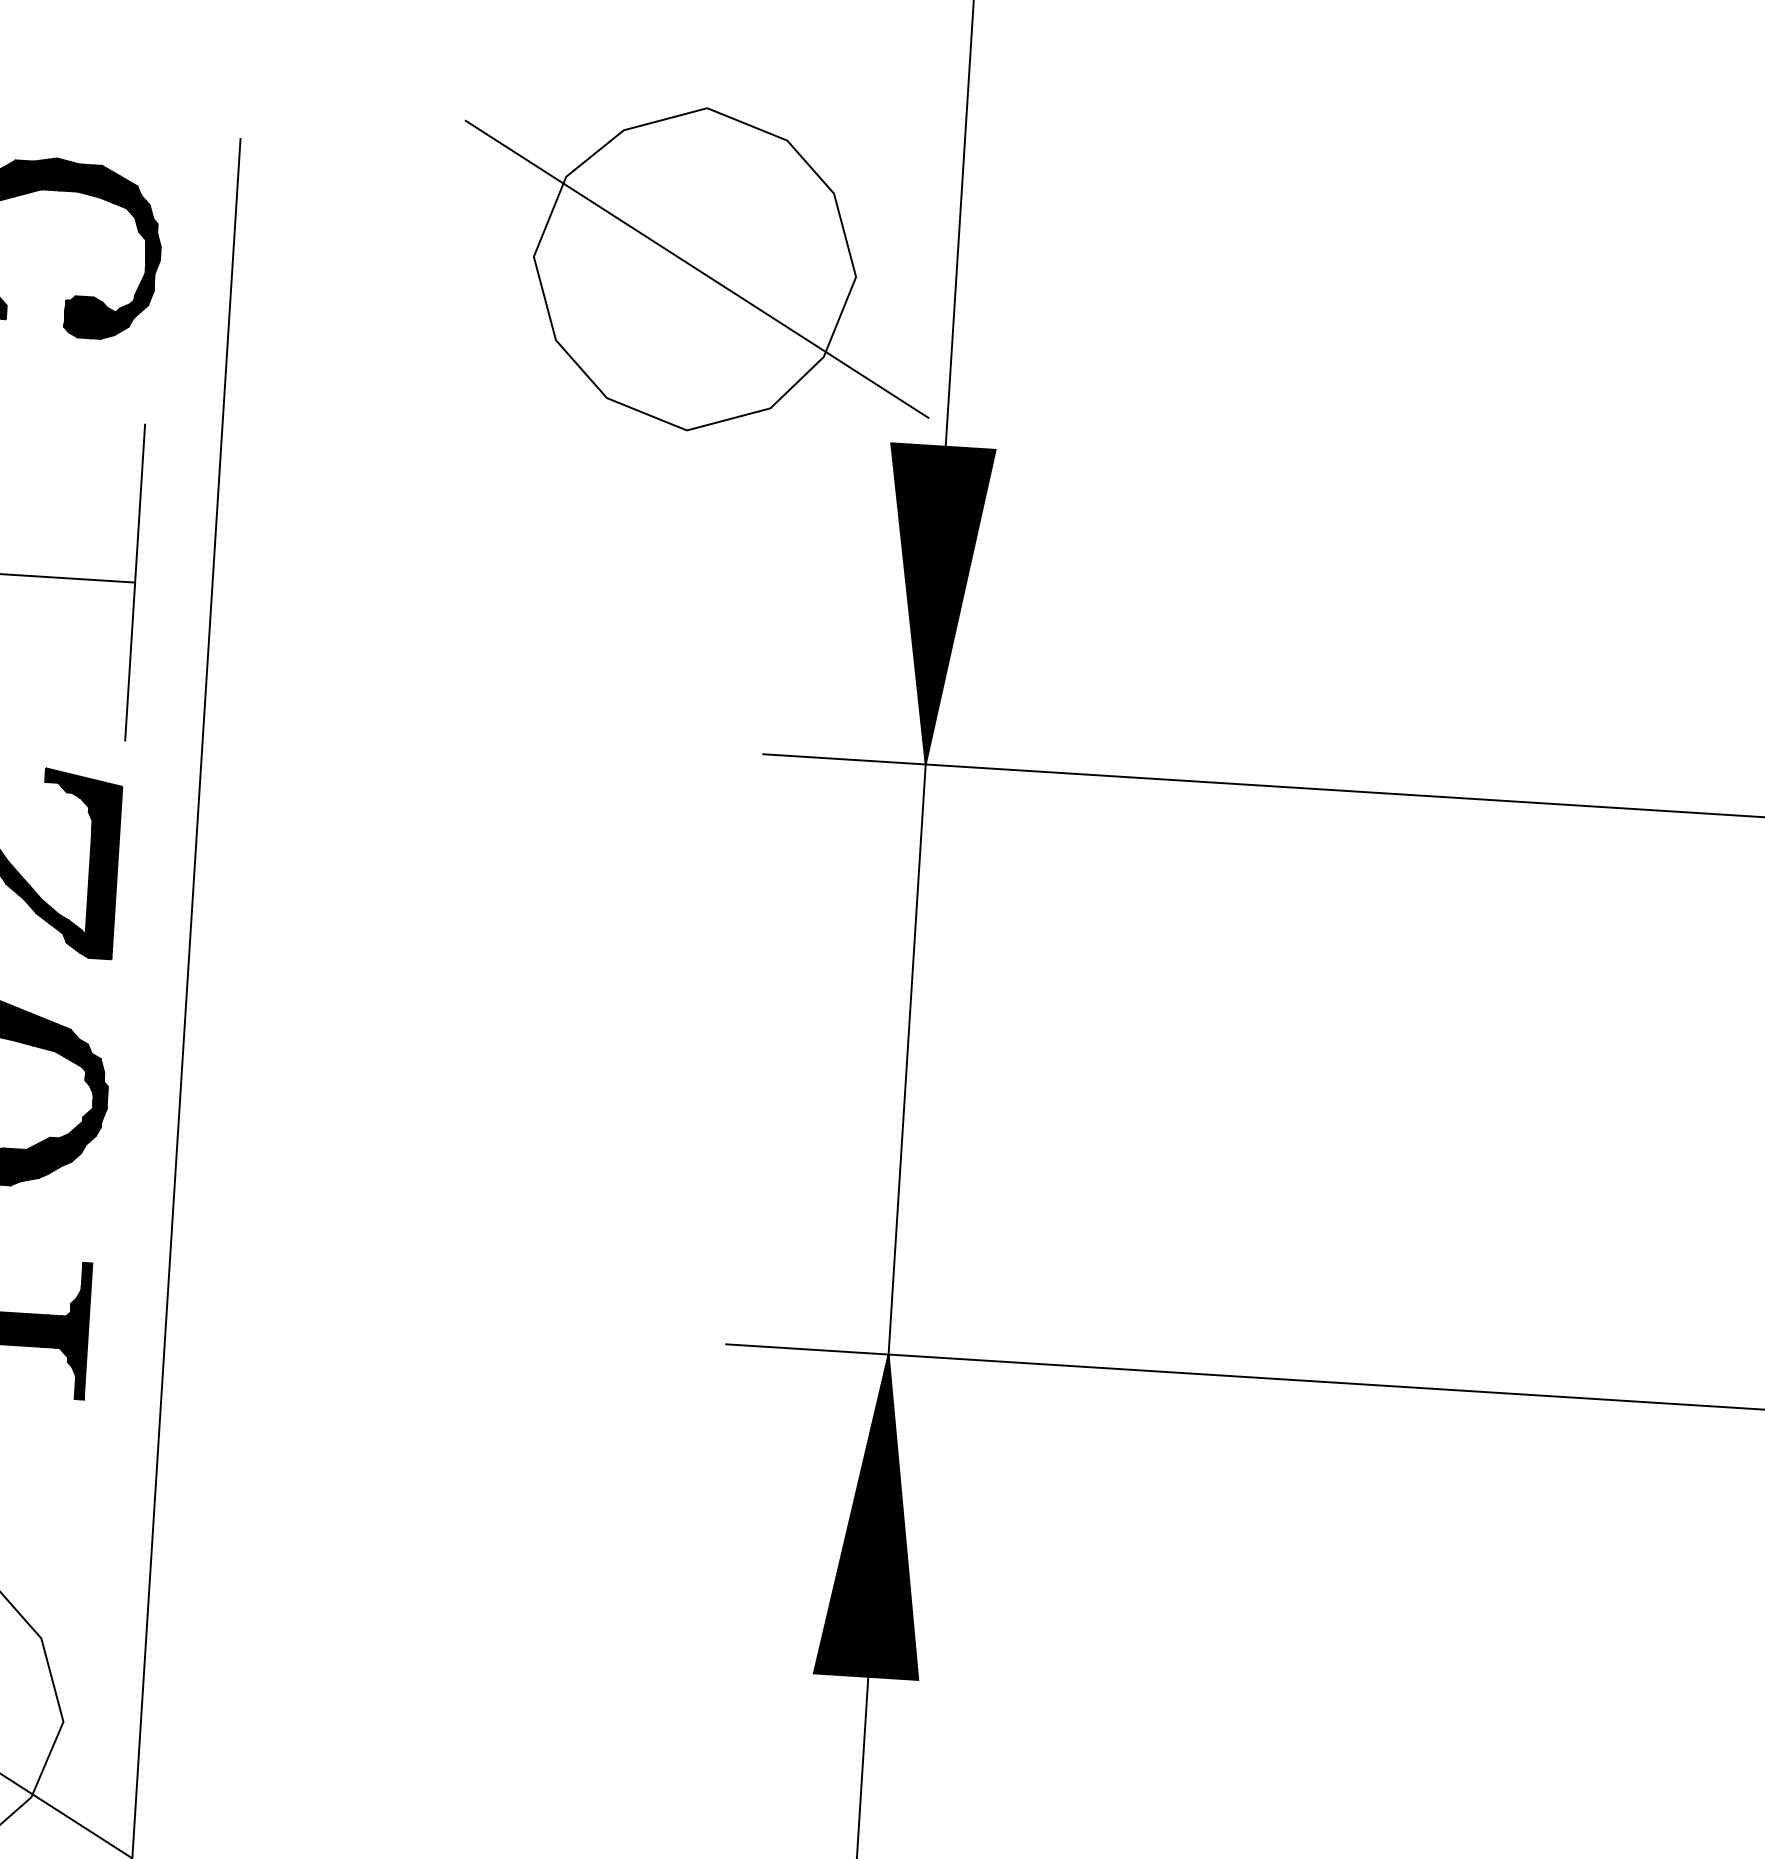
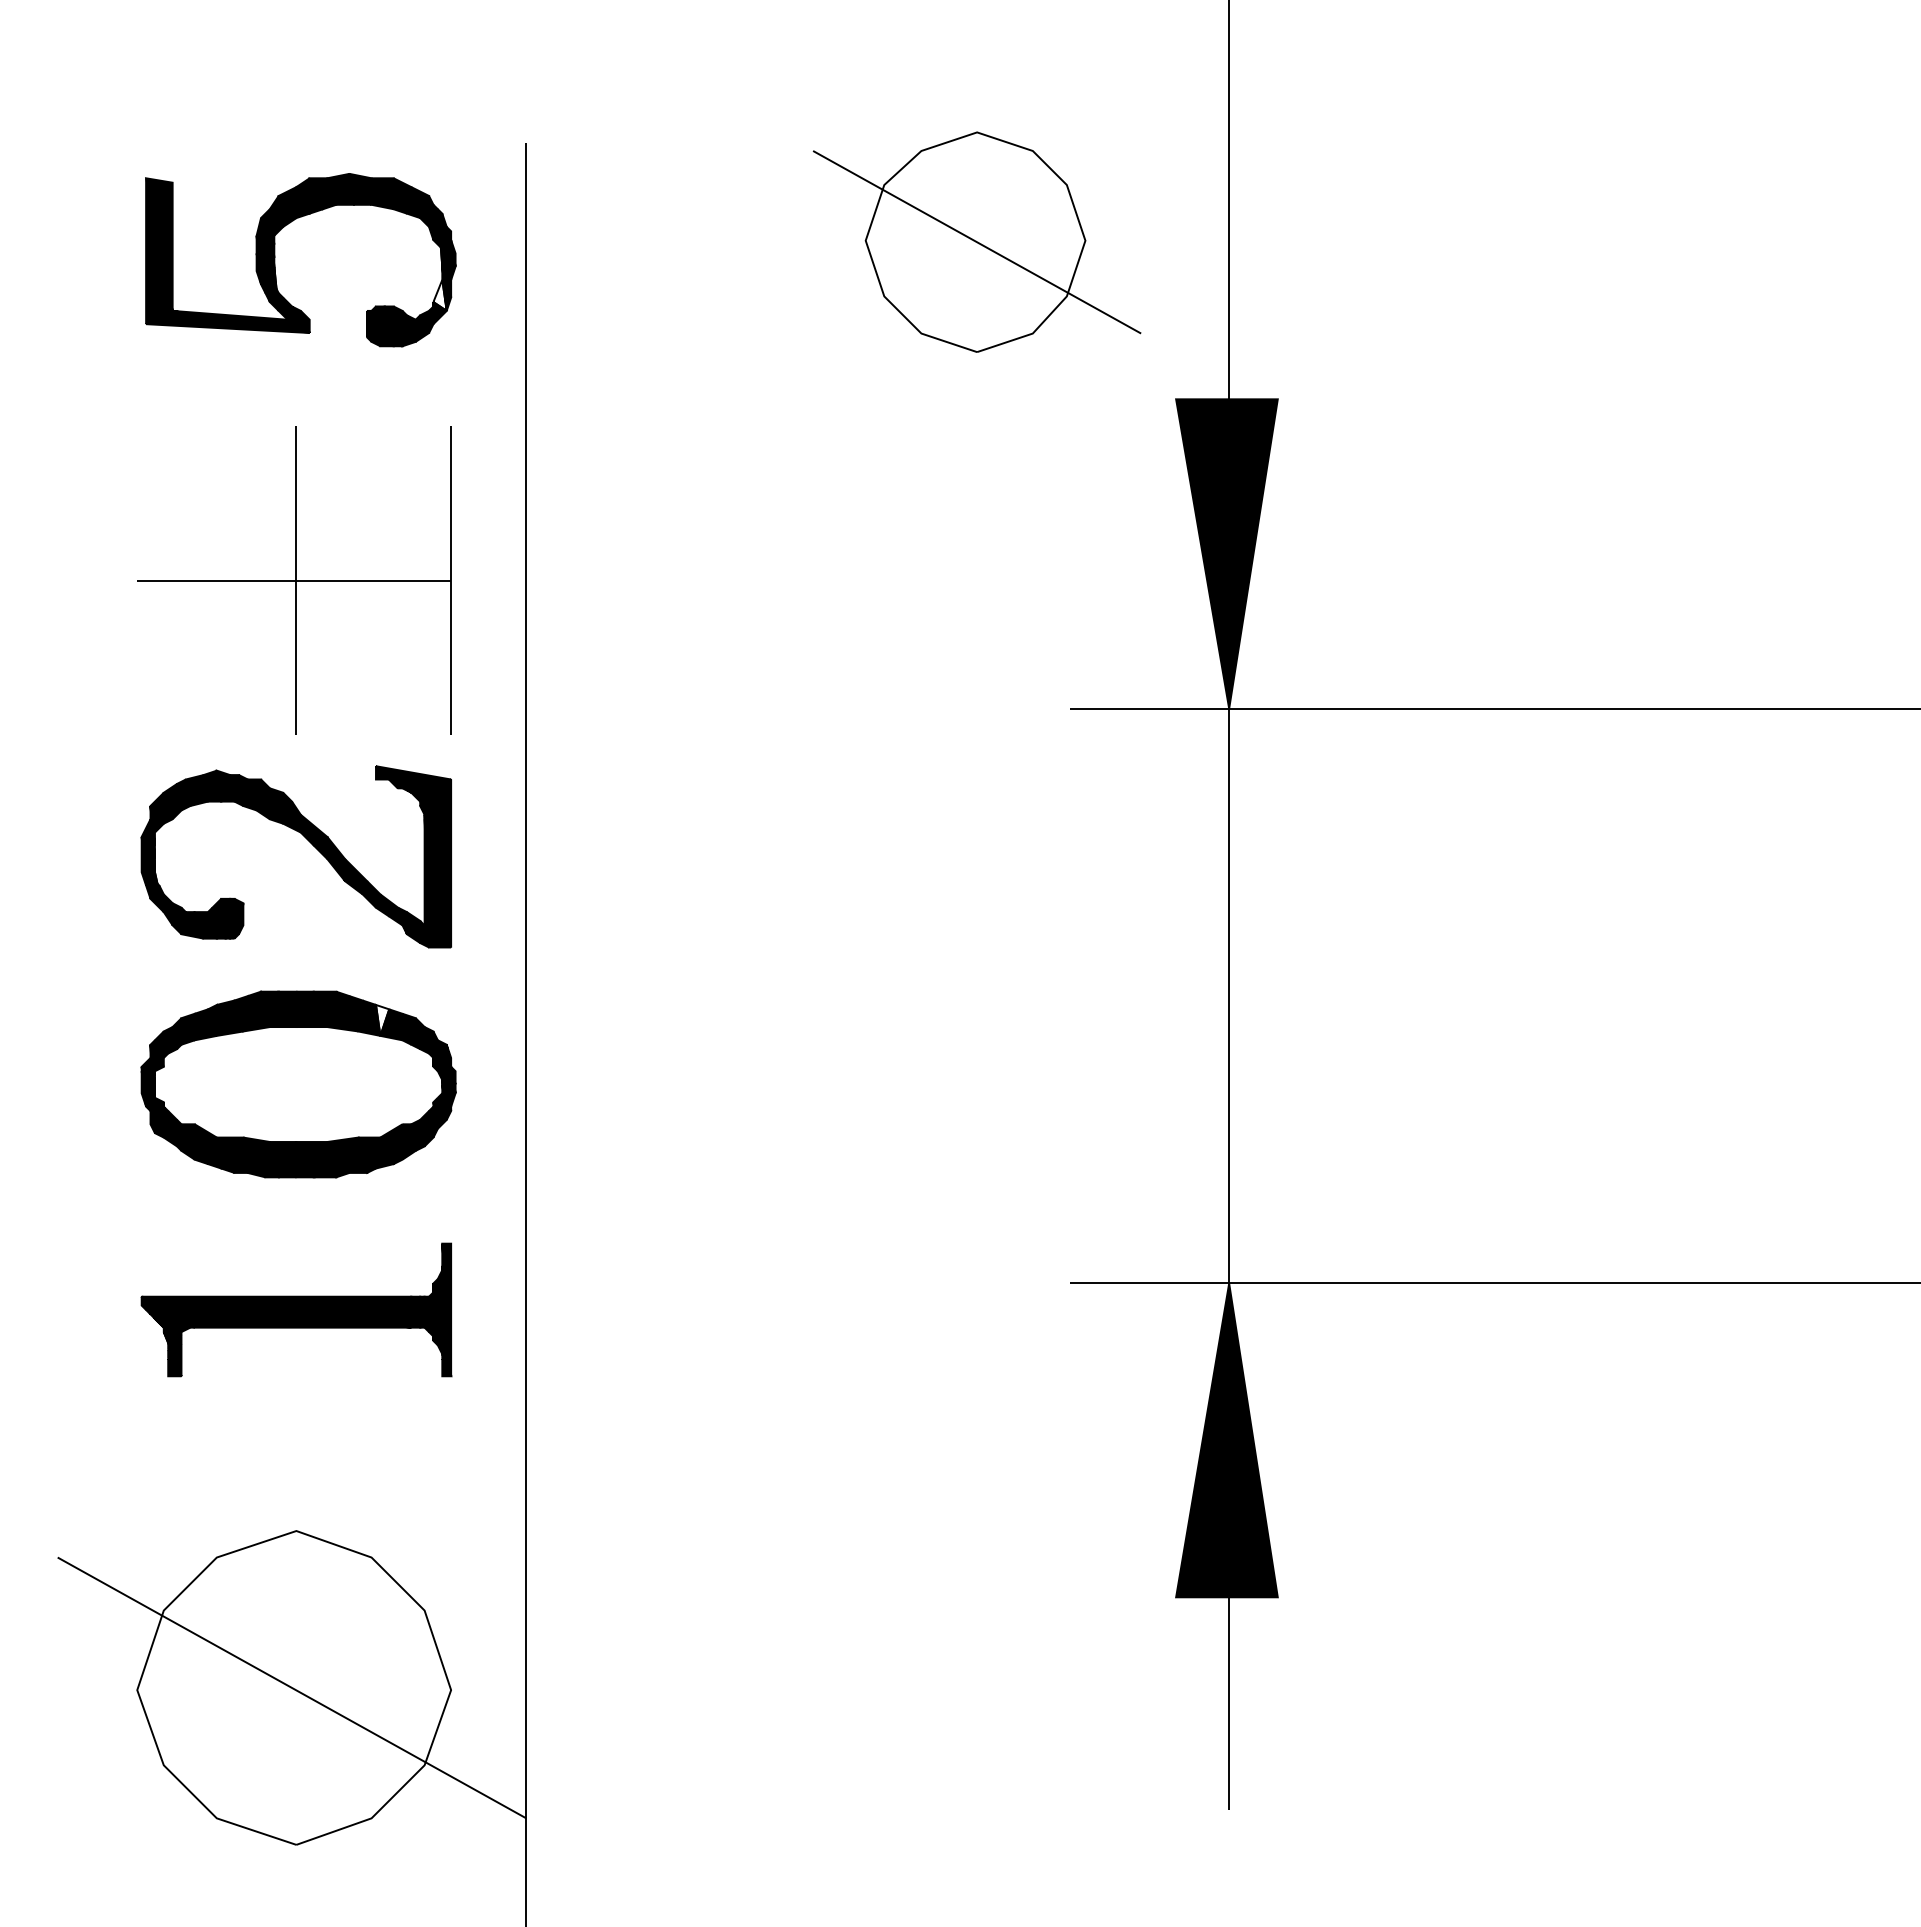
part: (696, 268) -> (976, 241), size x0.7
fill: (141, 288) -> (439, 294), removed
fill: (36, 1028) -> (382, 1019), removed

